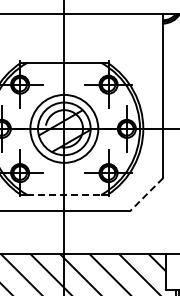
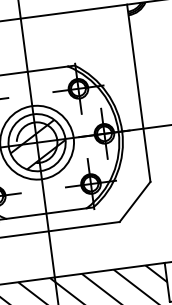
line: (64, 194) -> (46, 213), dashed -> solid
line: (146, 195) -> (135, 202), dashed -> solid

